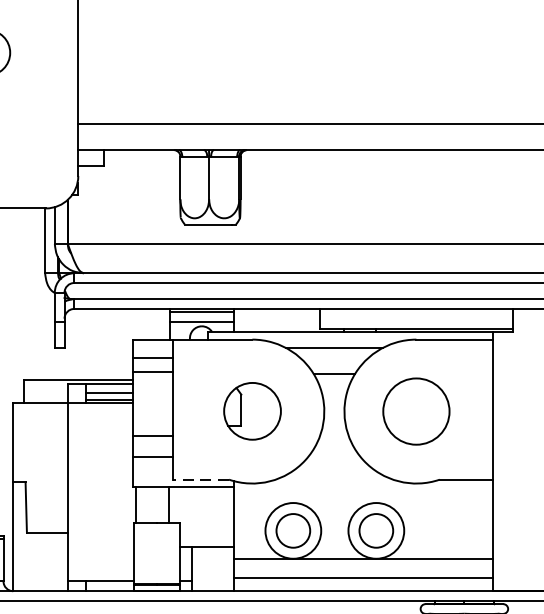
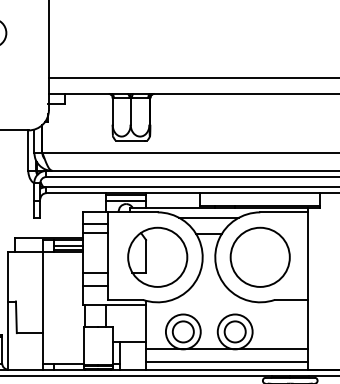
part: (252, 410) -> (157, 256), size x1.67
circle: (415, 410) -> (259, 256), size x1.43
line: (200, 479) -> (125, 299), dashed -> solid

